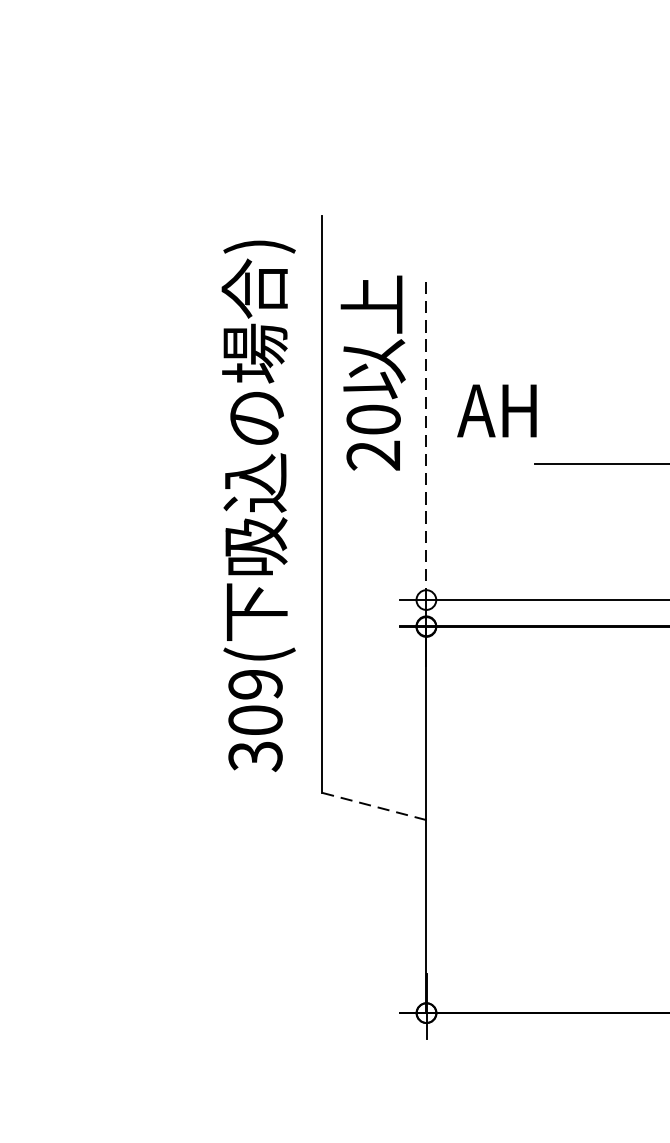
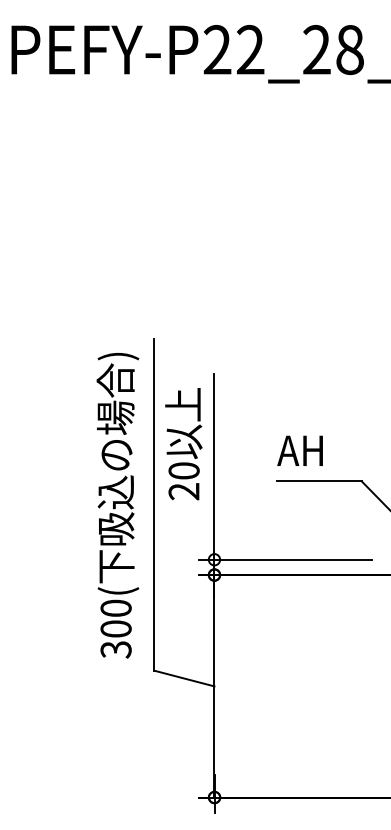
text: (372, 373) -> (183, 444), moved
text: (495, 410) -> (299, 450), moved
line: (426, 438) -> (214, 466), dashed -> solid
text: (254, 682) -> (115, 607), 309( -> 300(
line: (372, 806) -> (183, 678), dashed -> solid

